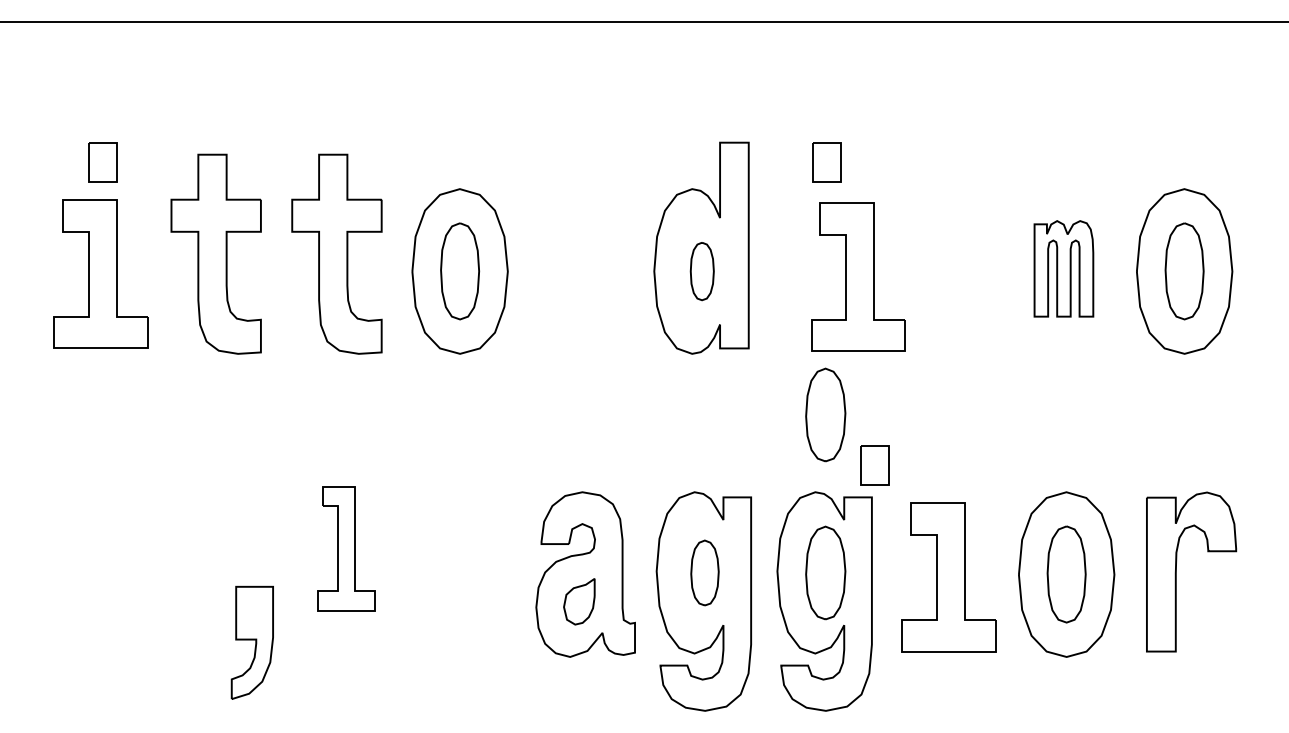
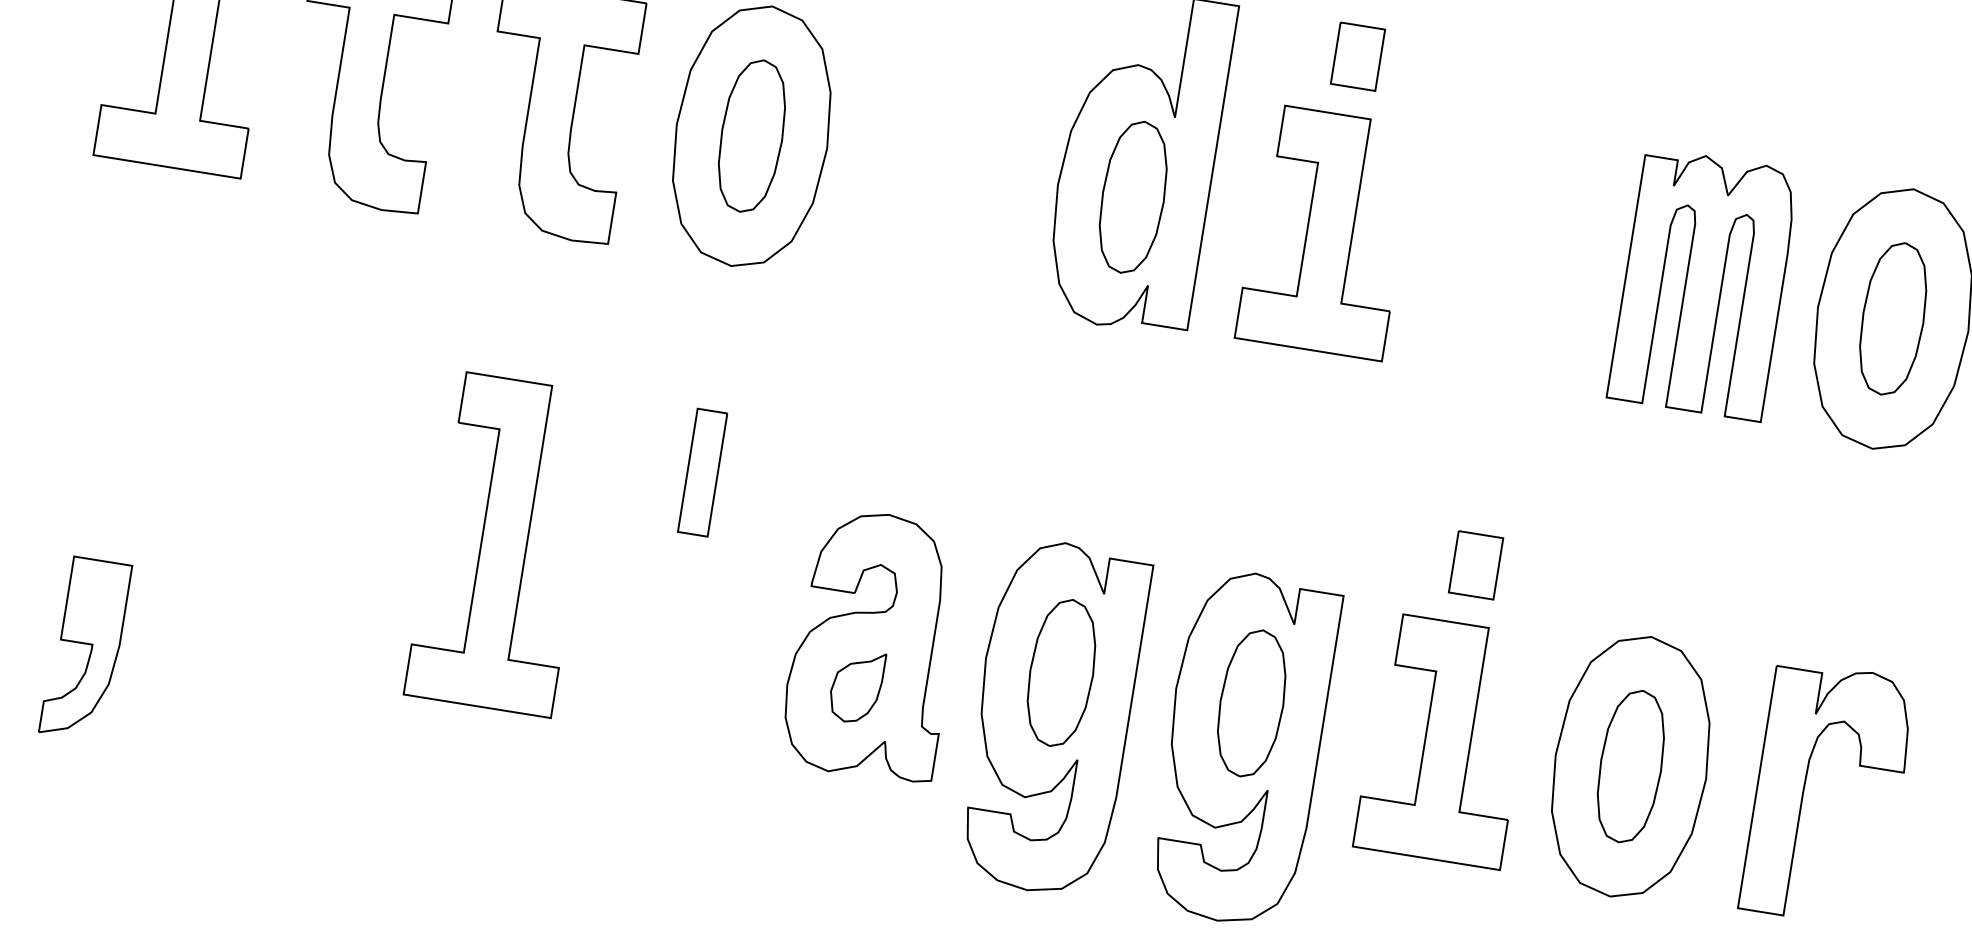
part: (1063, 268) -> (1703, 283), size x1.67
part: (702, 271) -> (1133, 197), size x1.67
part: (858, 276) -> (1327, 231), moved
part: (825, 414) -> (1291, 453), removed
part: (874, 465) -> (1475, 565), moved
part: (462, 484) -> (702, 472), added
part: (346, 548) -> (503, 543), size x1.67
part: (704, 572) -> (1061, 672), size x1.43
part: (251, 642) -> (84, 648), moved

